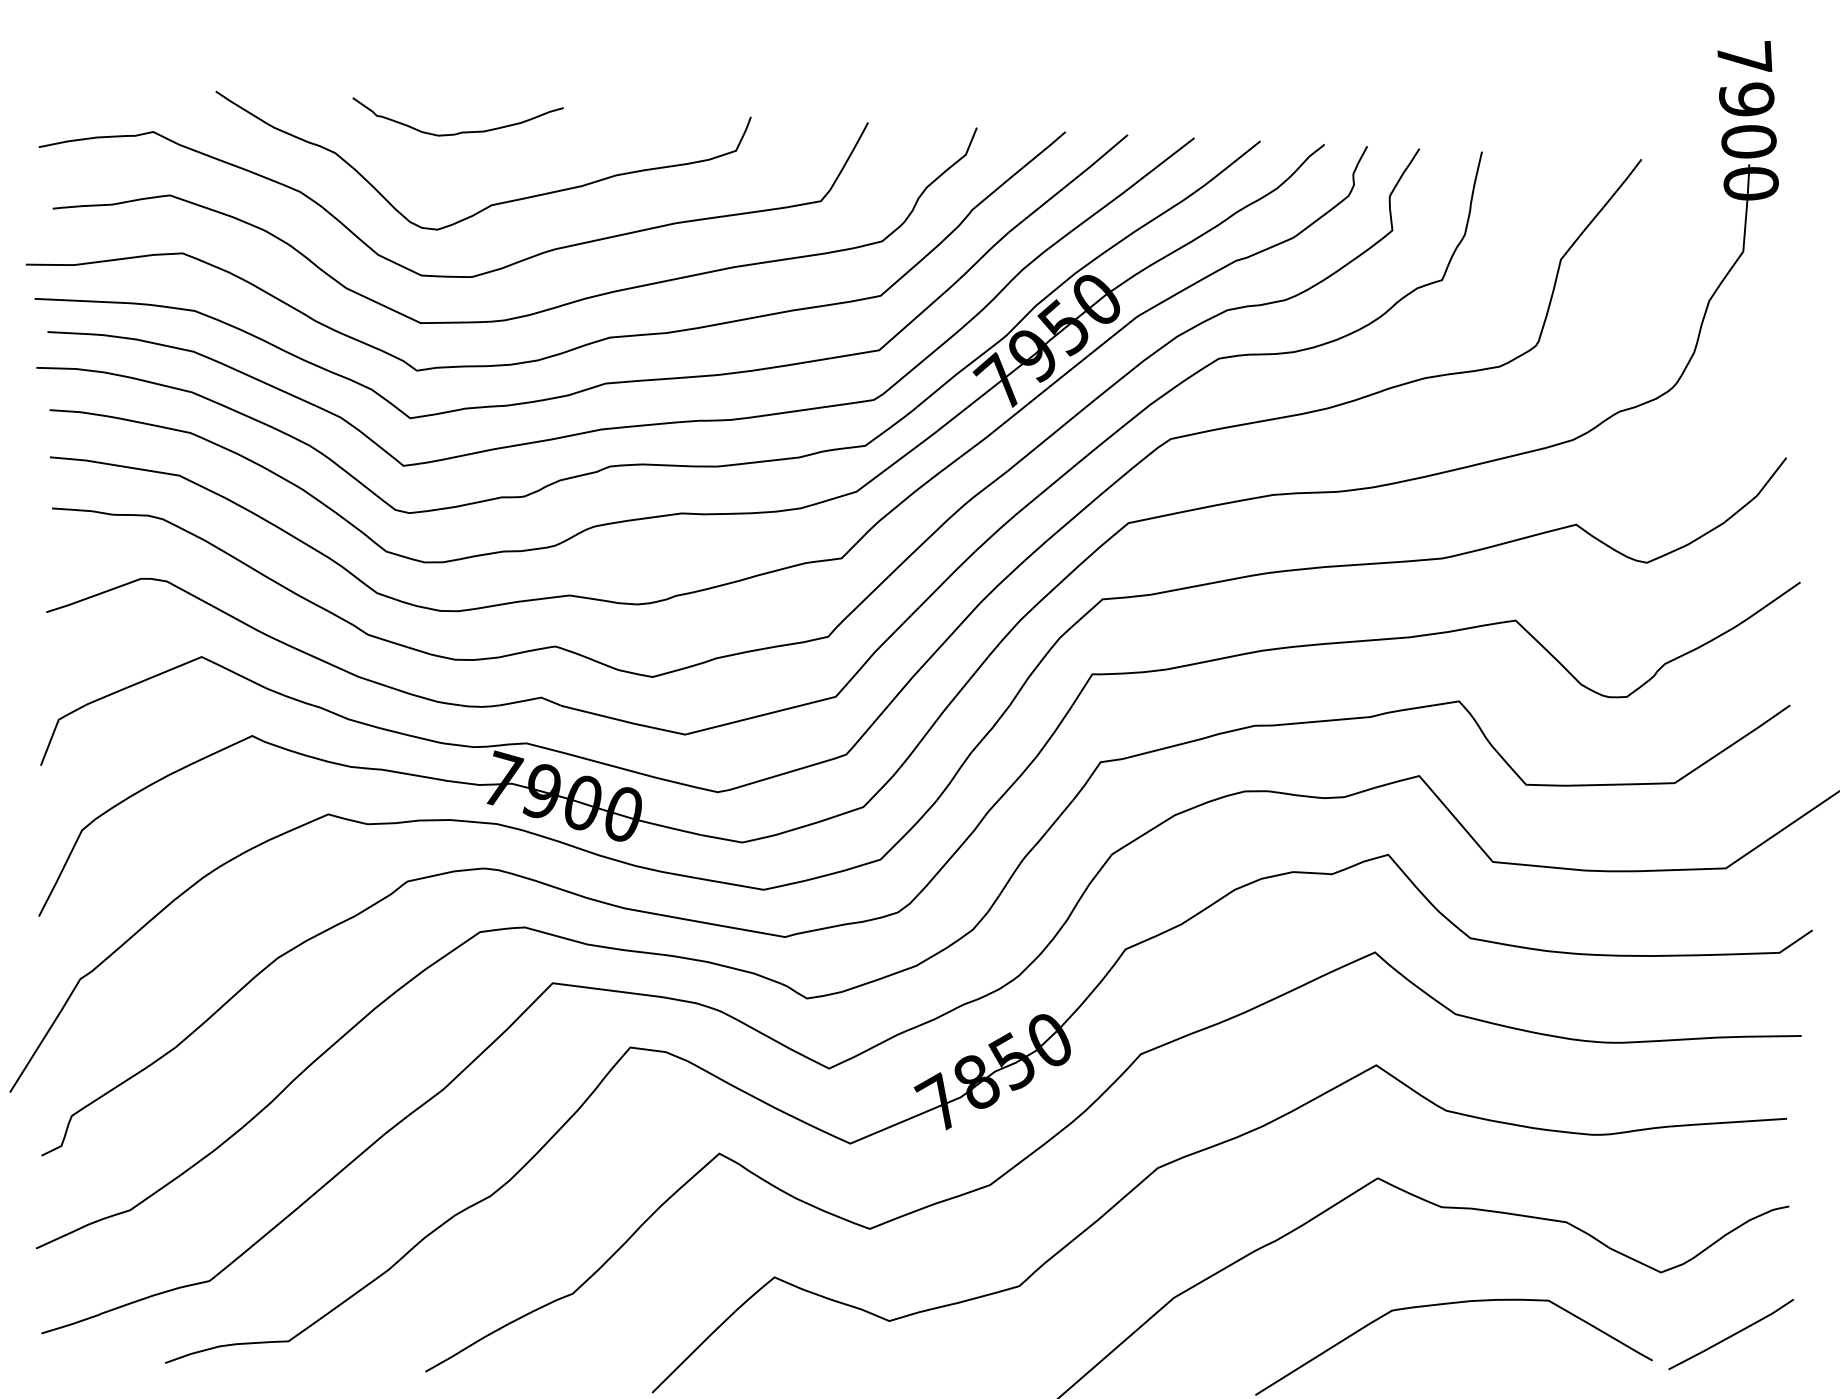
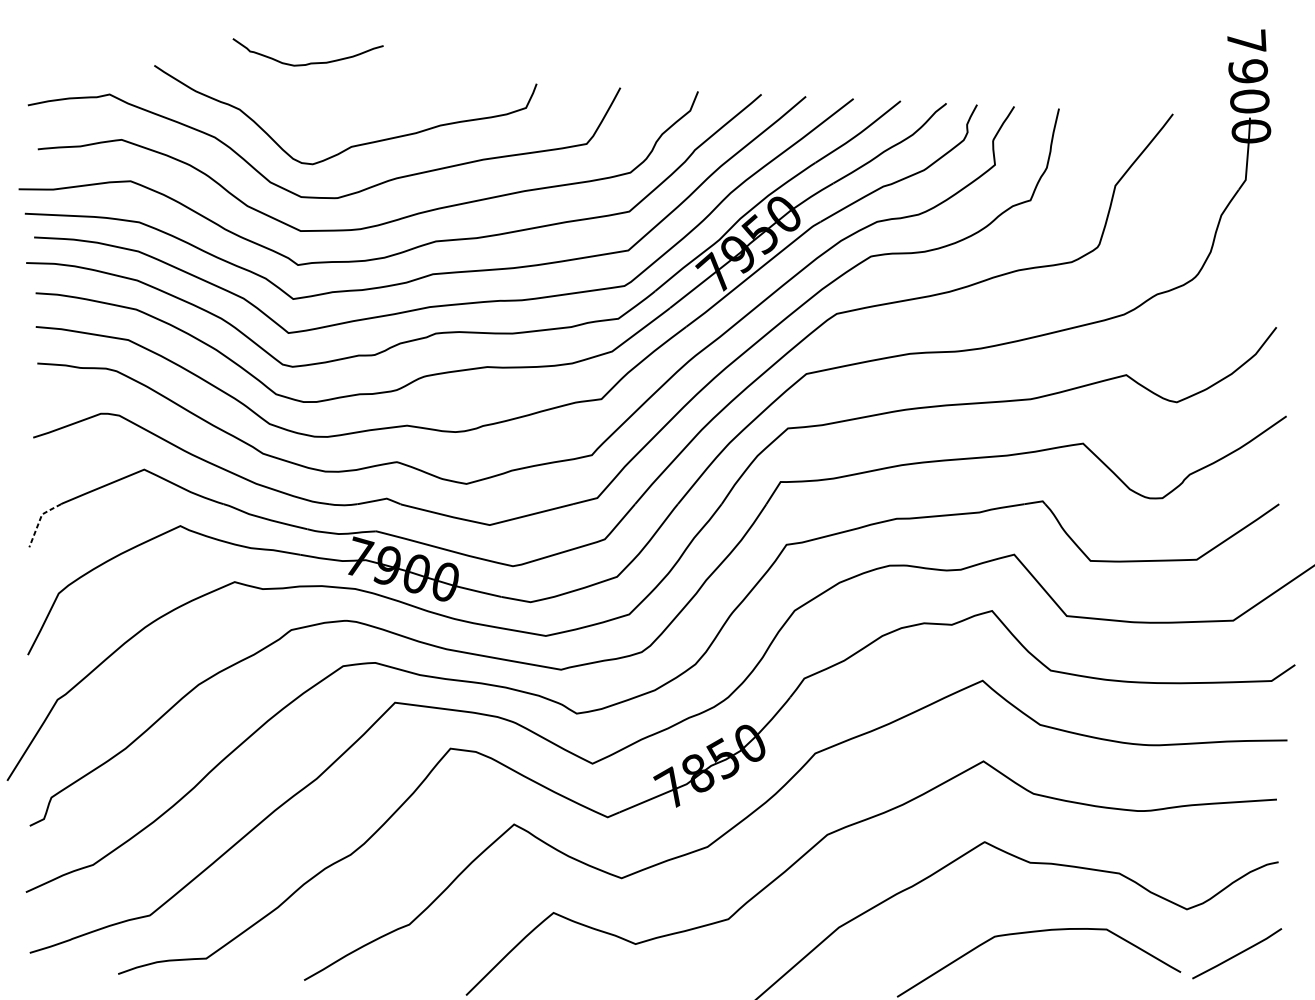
curve: (461, 131) -> (310, 62), moved
line: (55, 728) -> (39, 520), solid -> dashed

